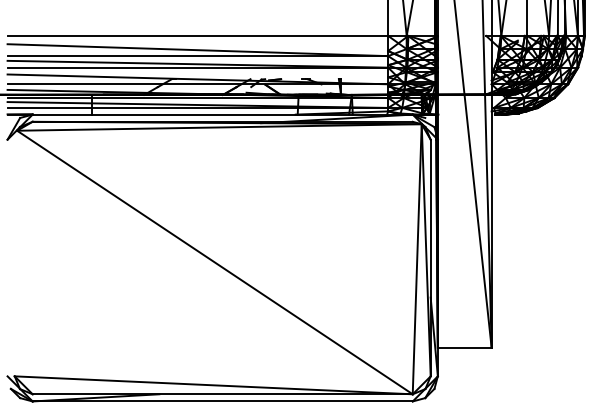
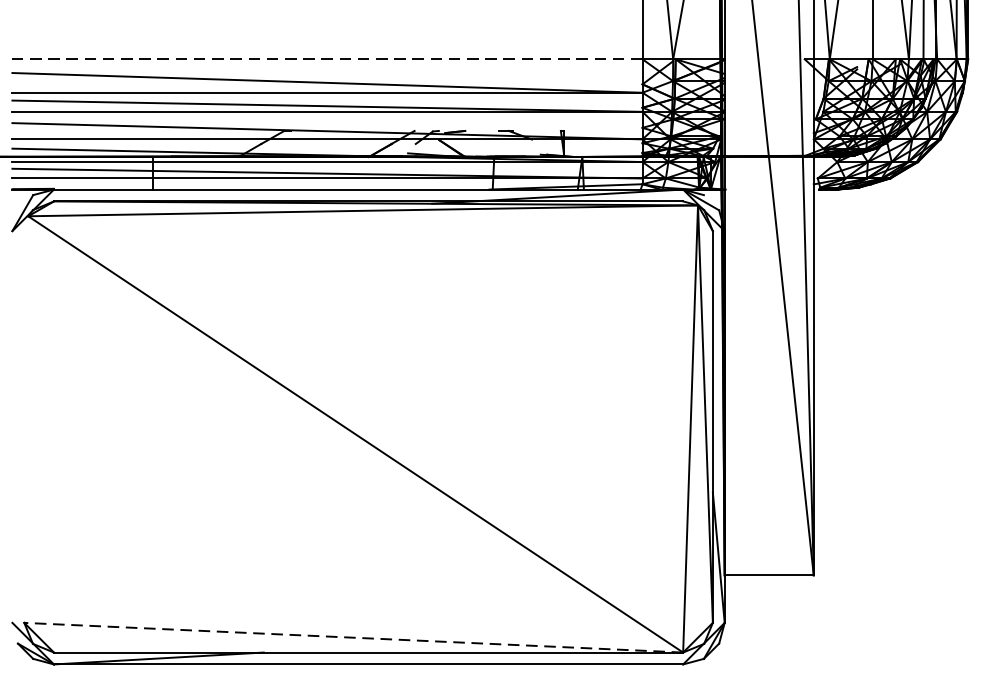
line: (197, 35) -> (326, 58), solid -> dashed
line: (213, 385) -> (353, 638), solid -> dashed

